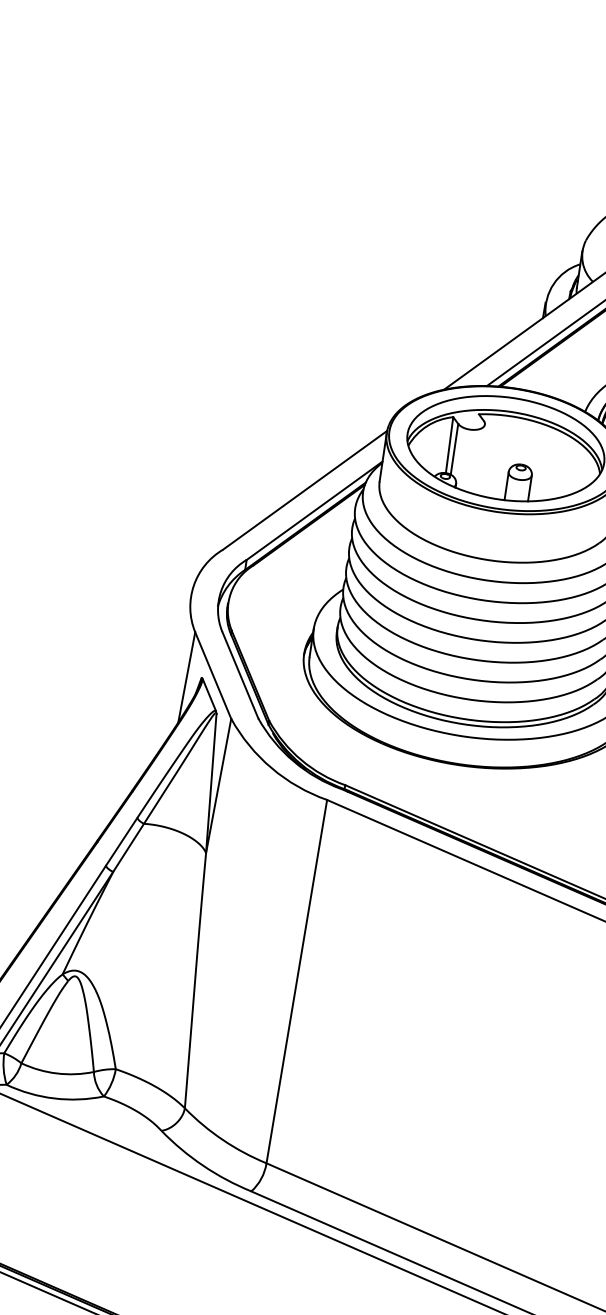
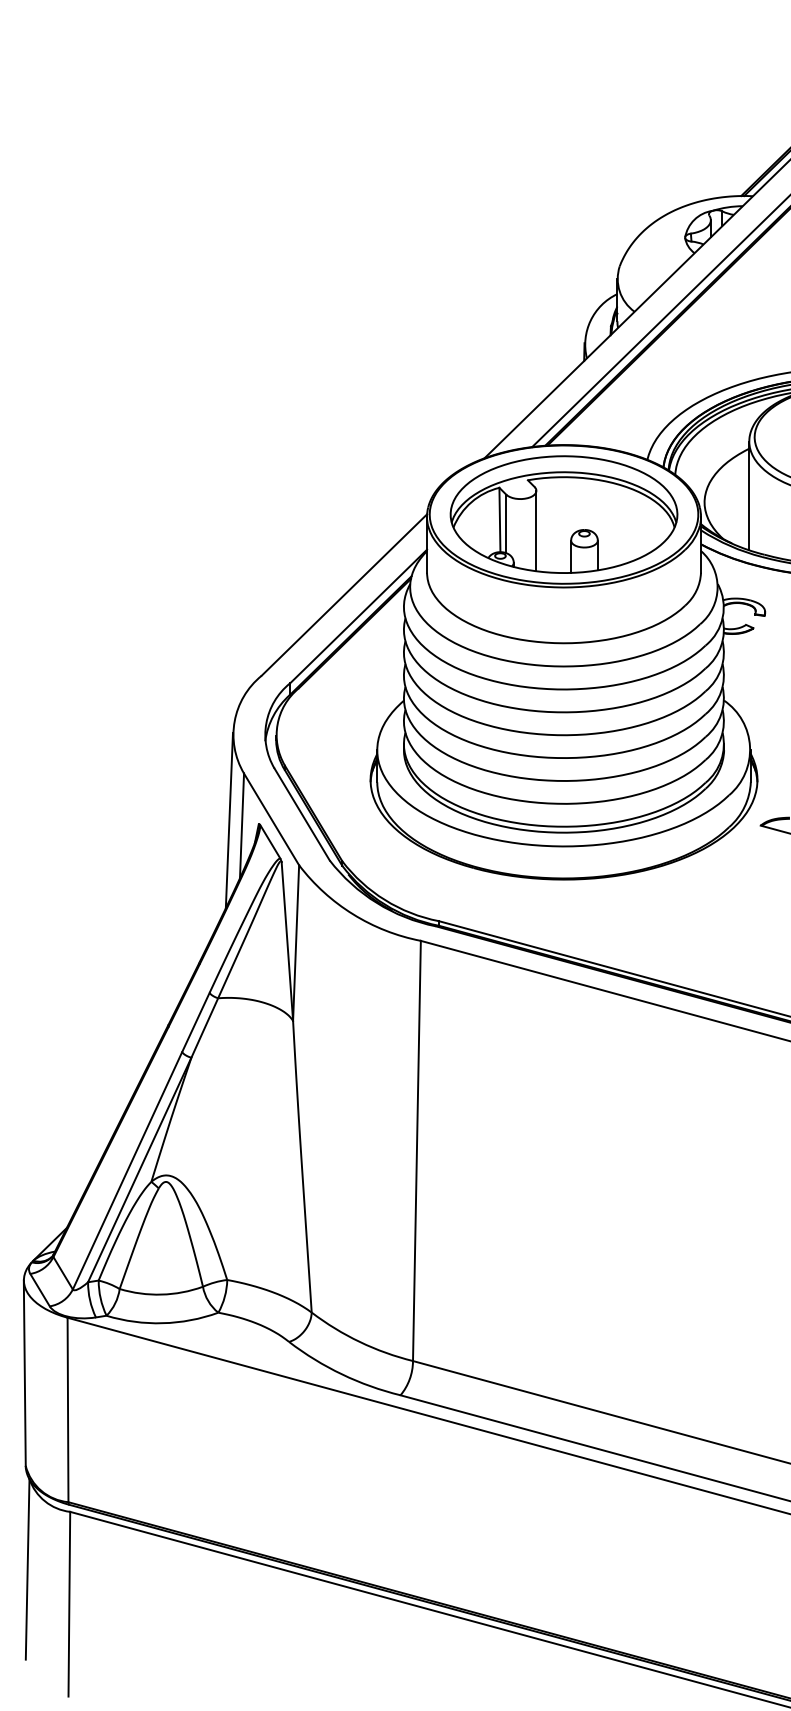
line: (479, 458) -> (536, 530), added
line: (176, 671) -> (229, 820), added

